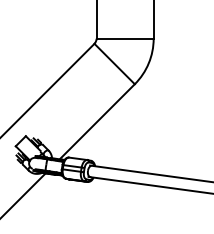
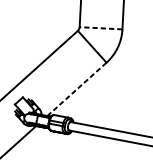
line: (125, 38) -> (101, 28), solid -> dashed
line: (97, 121) -> (77, 89), solid -> dashed

